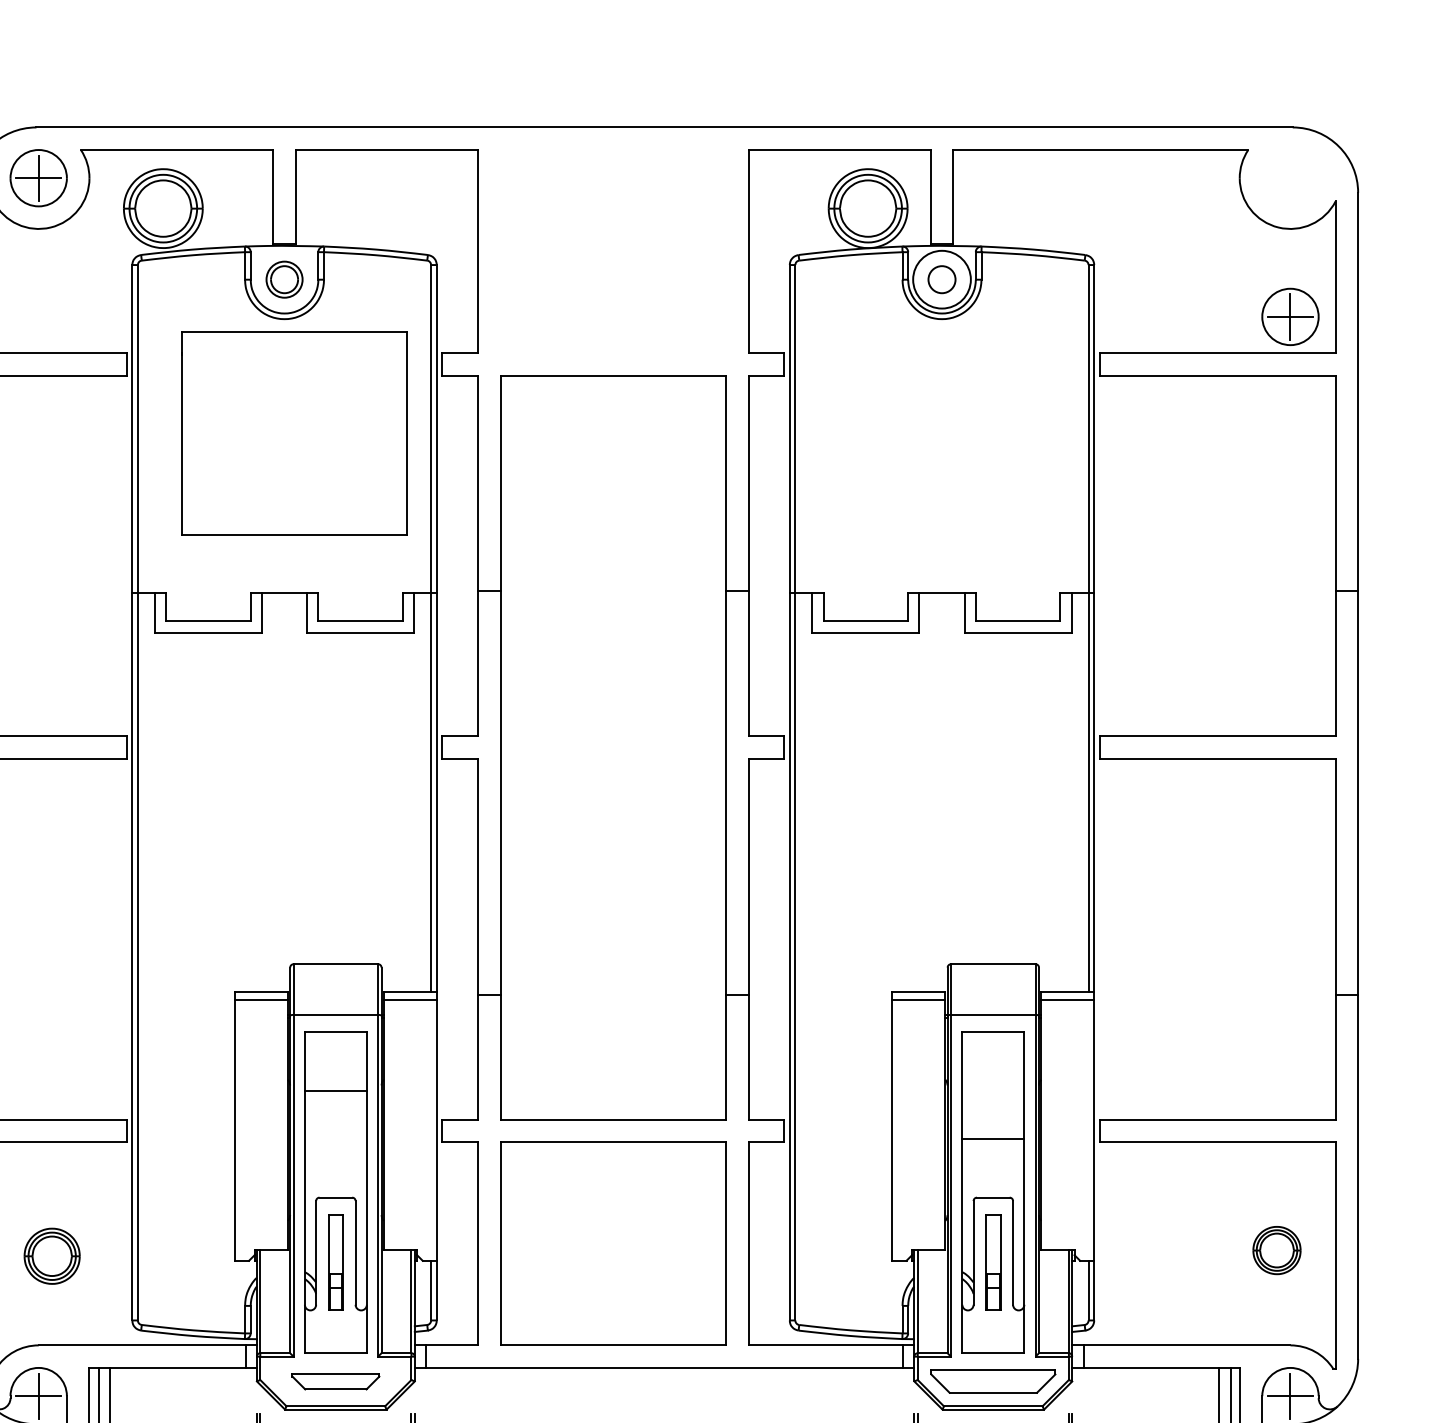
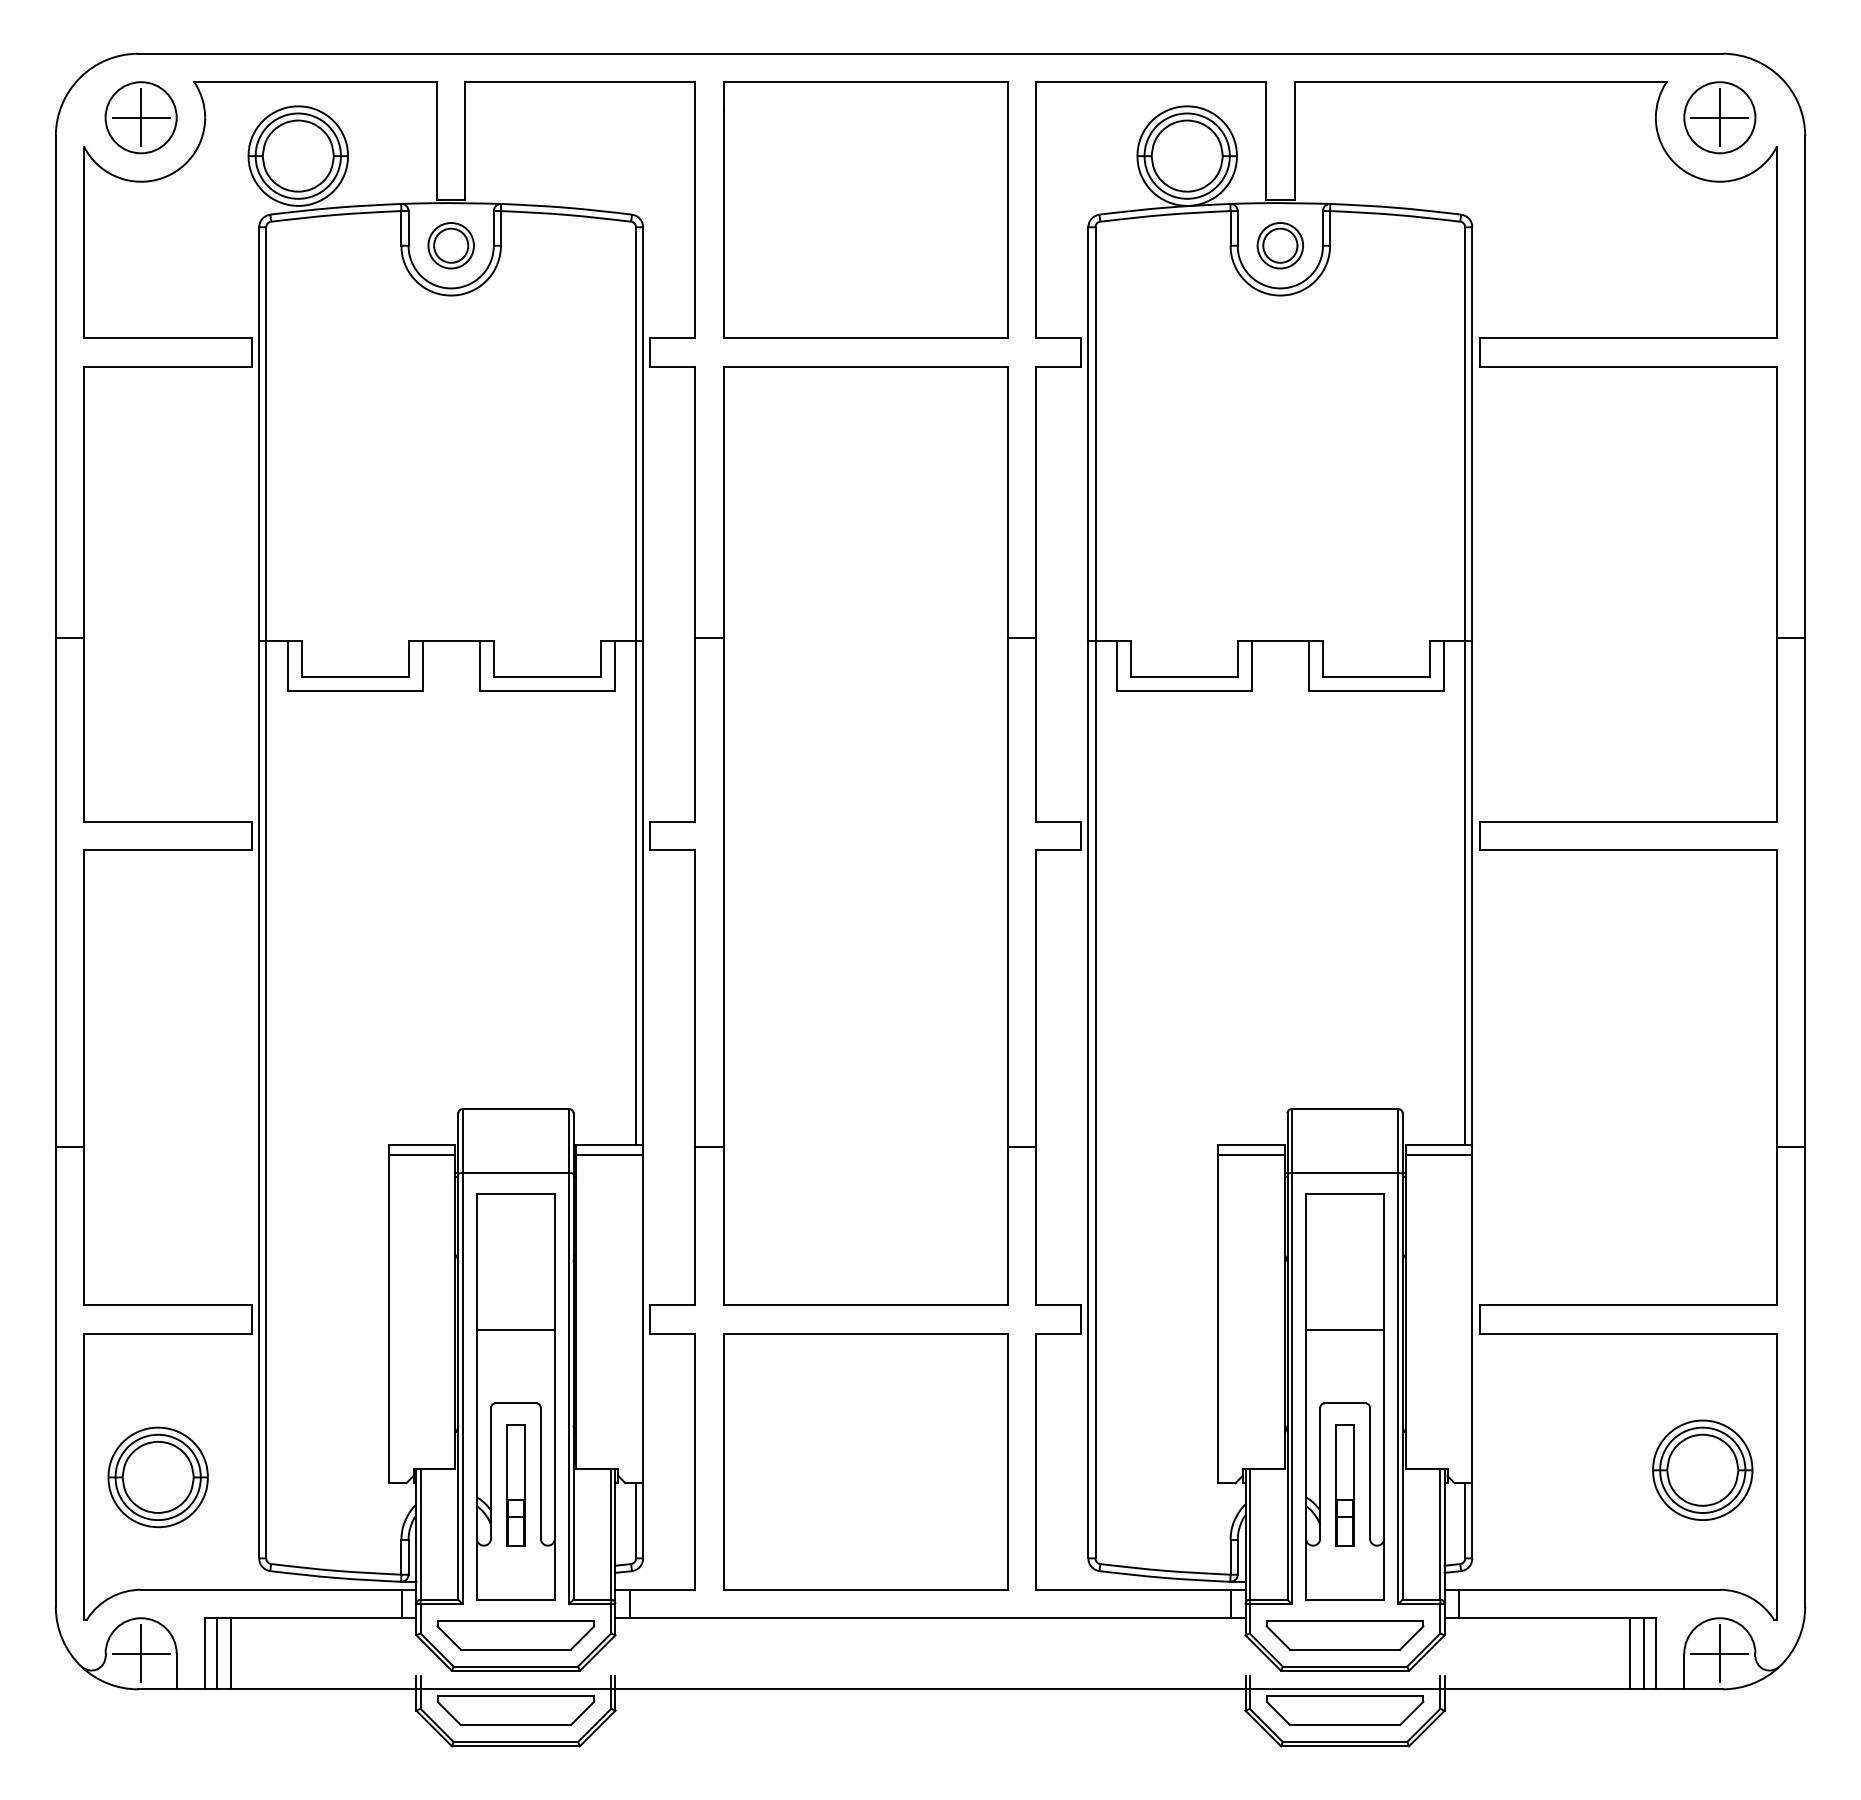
circle: (942, 279) -> (1280, 245), size x0.62
part: (1290, 316) -> (1719, 117), moved
part: (294, 433) -> (865, 209), moved
line: (335, 1090) -> (515, 1329), moved
part: (1276, 1249) -> (1702, 1469), size x1.67
part: (51, 1256) -> (157, 1477), size x1.43
part: (335, 1381) -> (515, 1635), size x1.43

